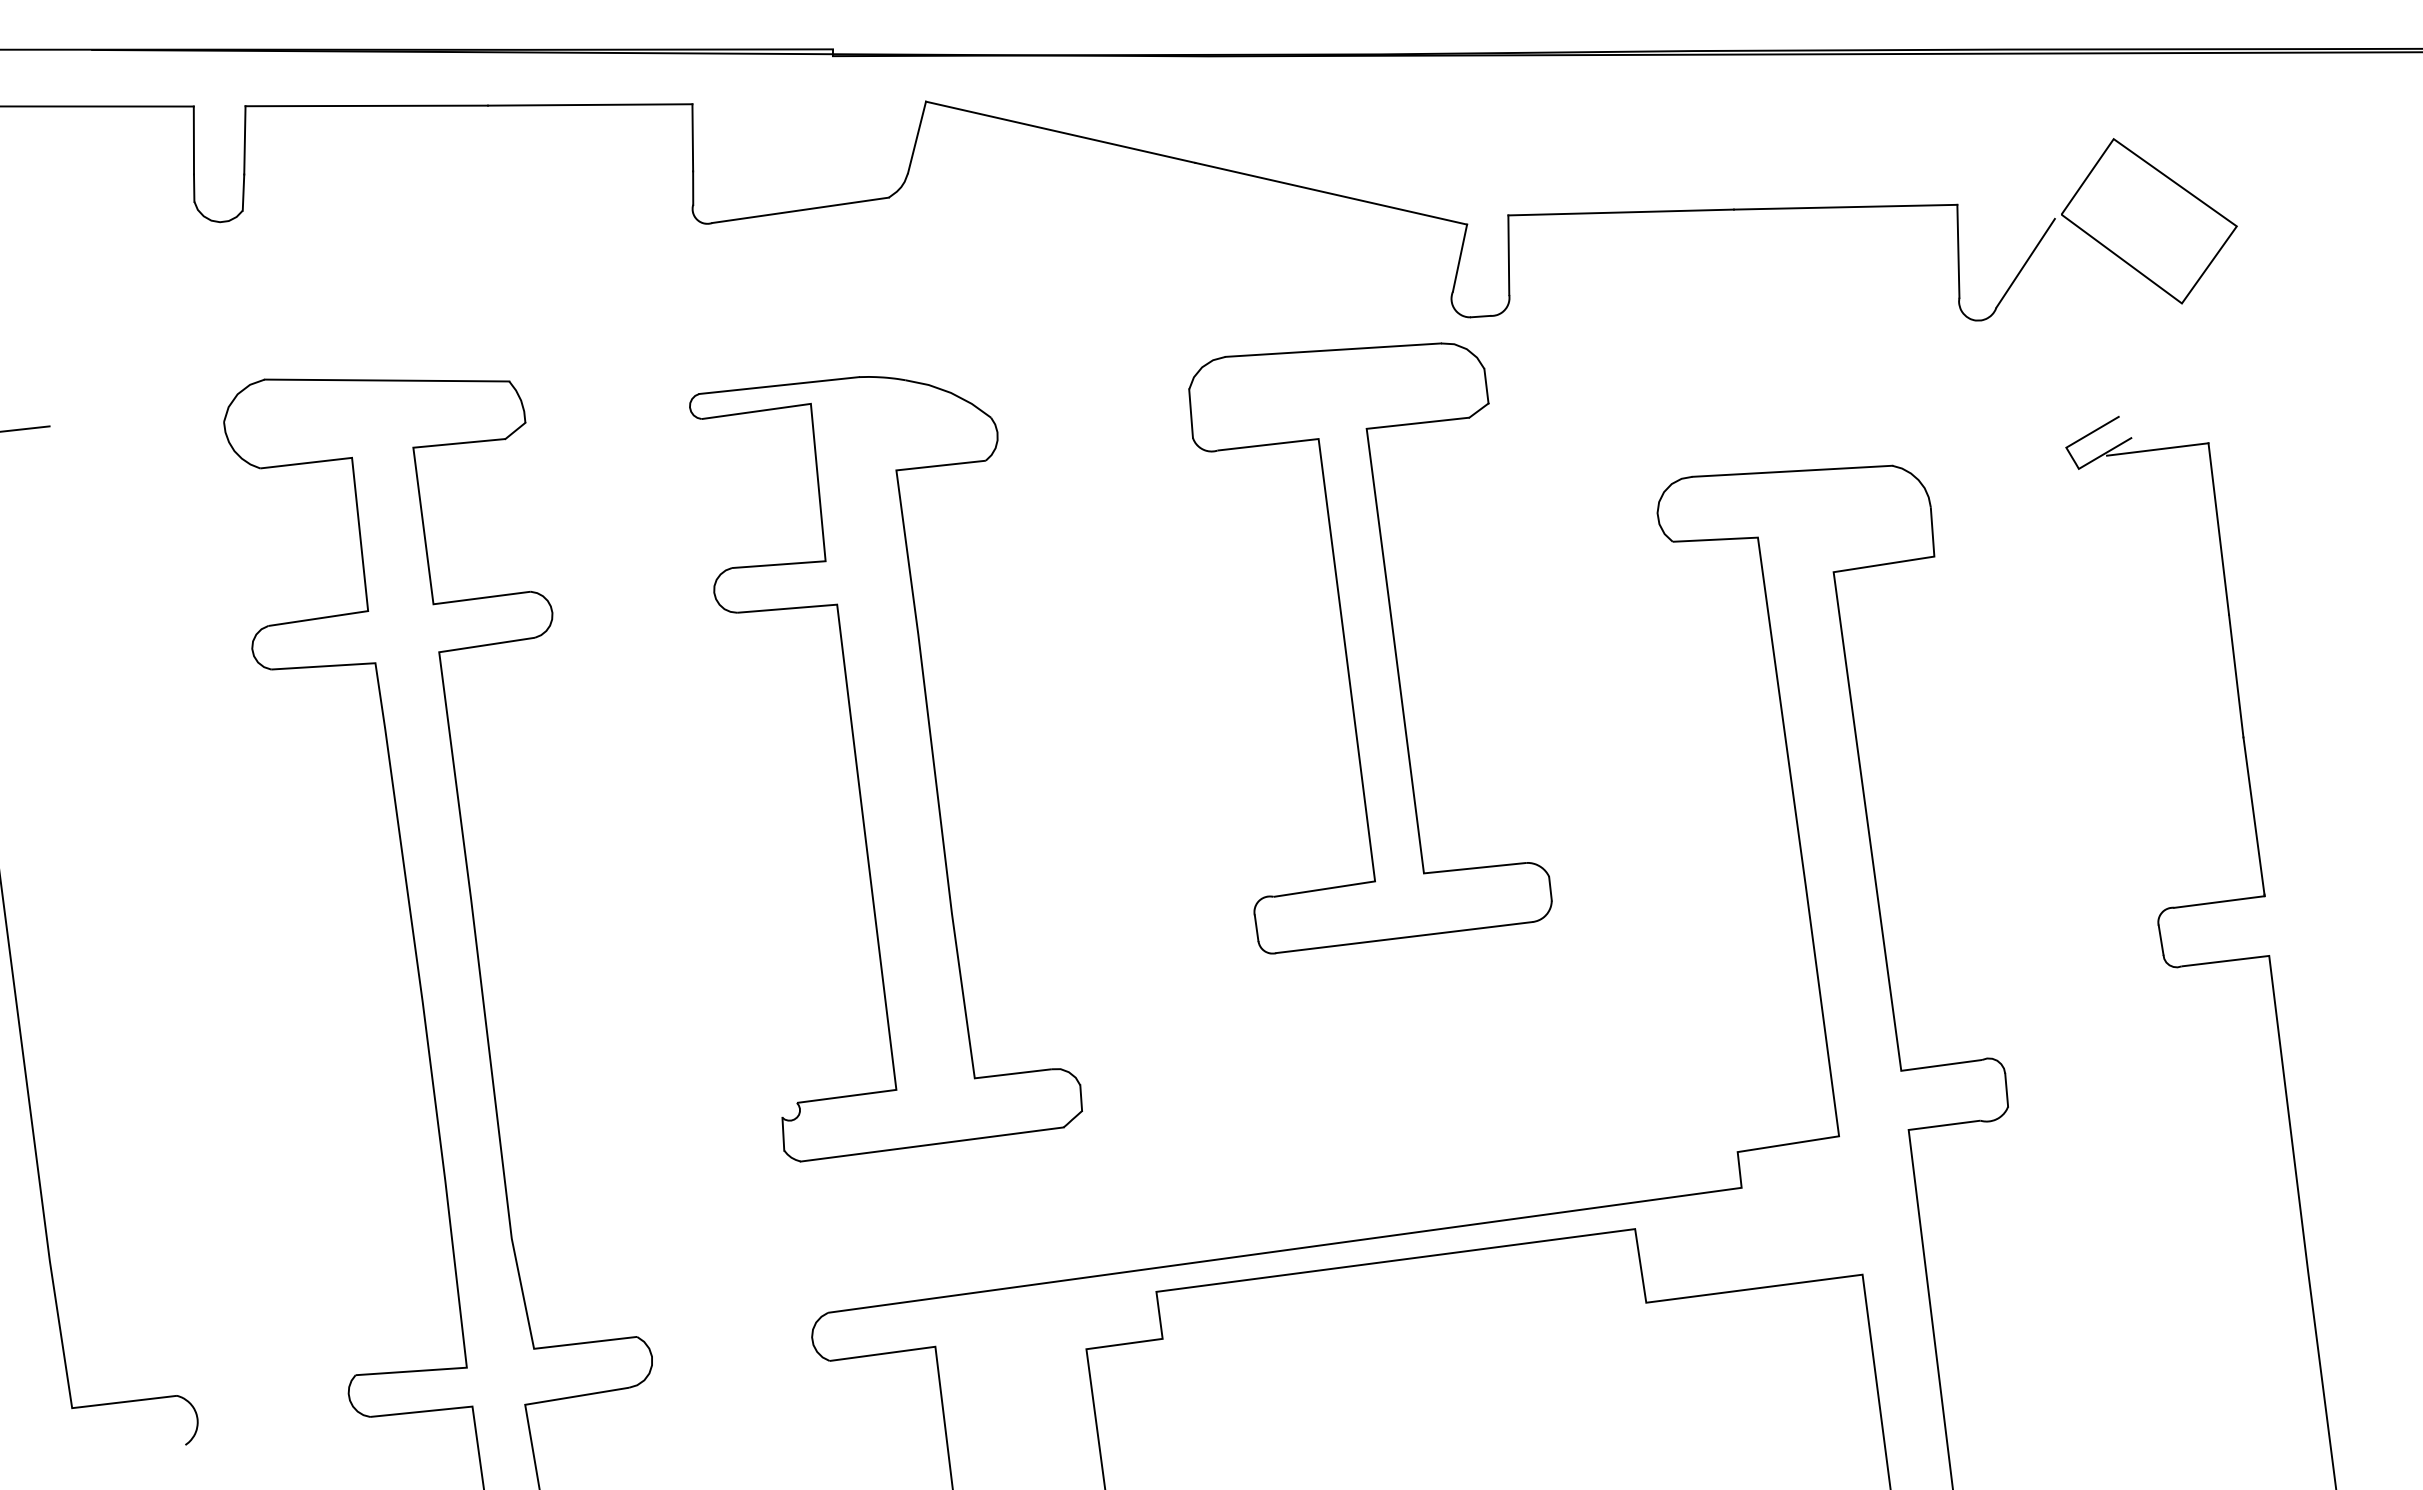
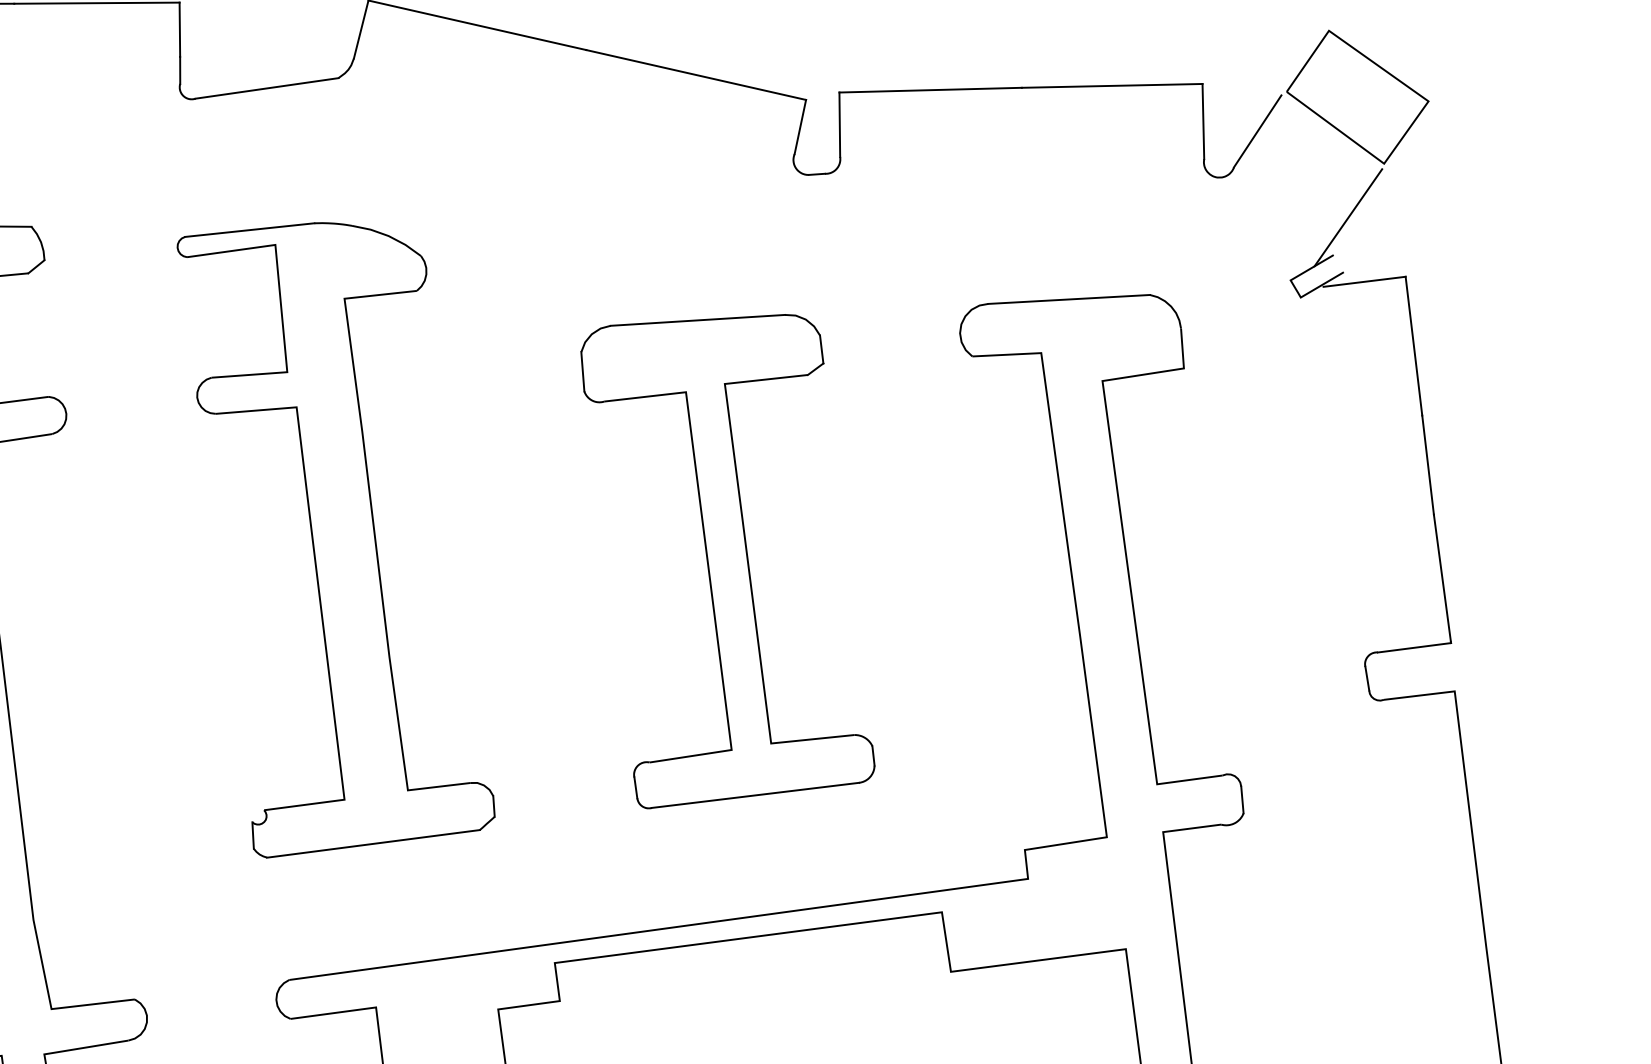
line: (2137, 370) -> (1348, 217), added
part: (1370, 648) -> (727, 561), moved

